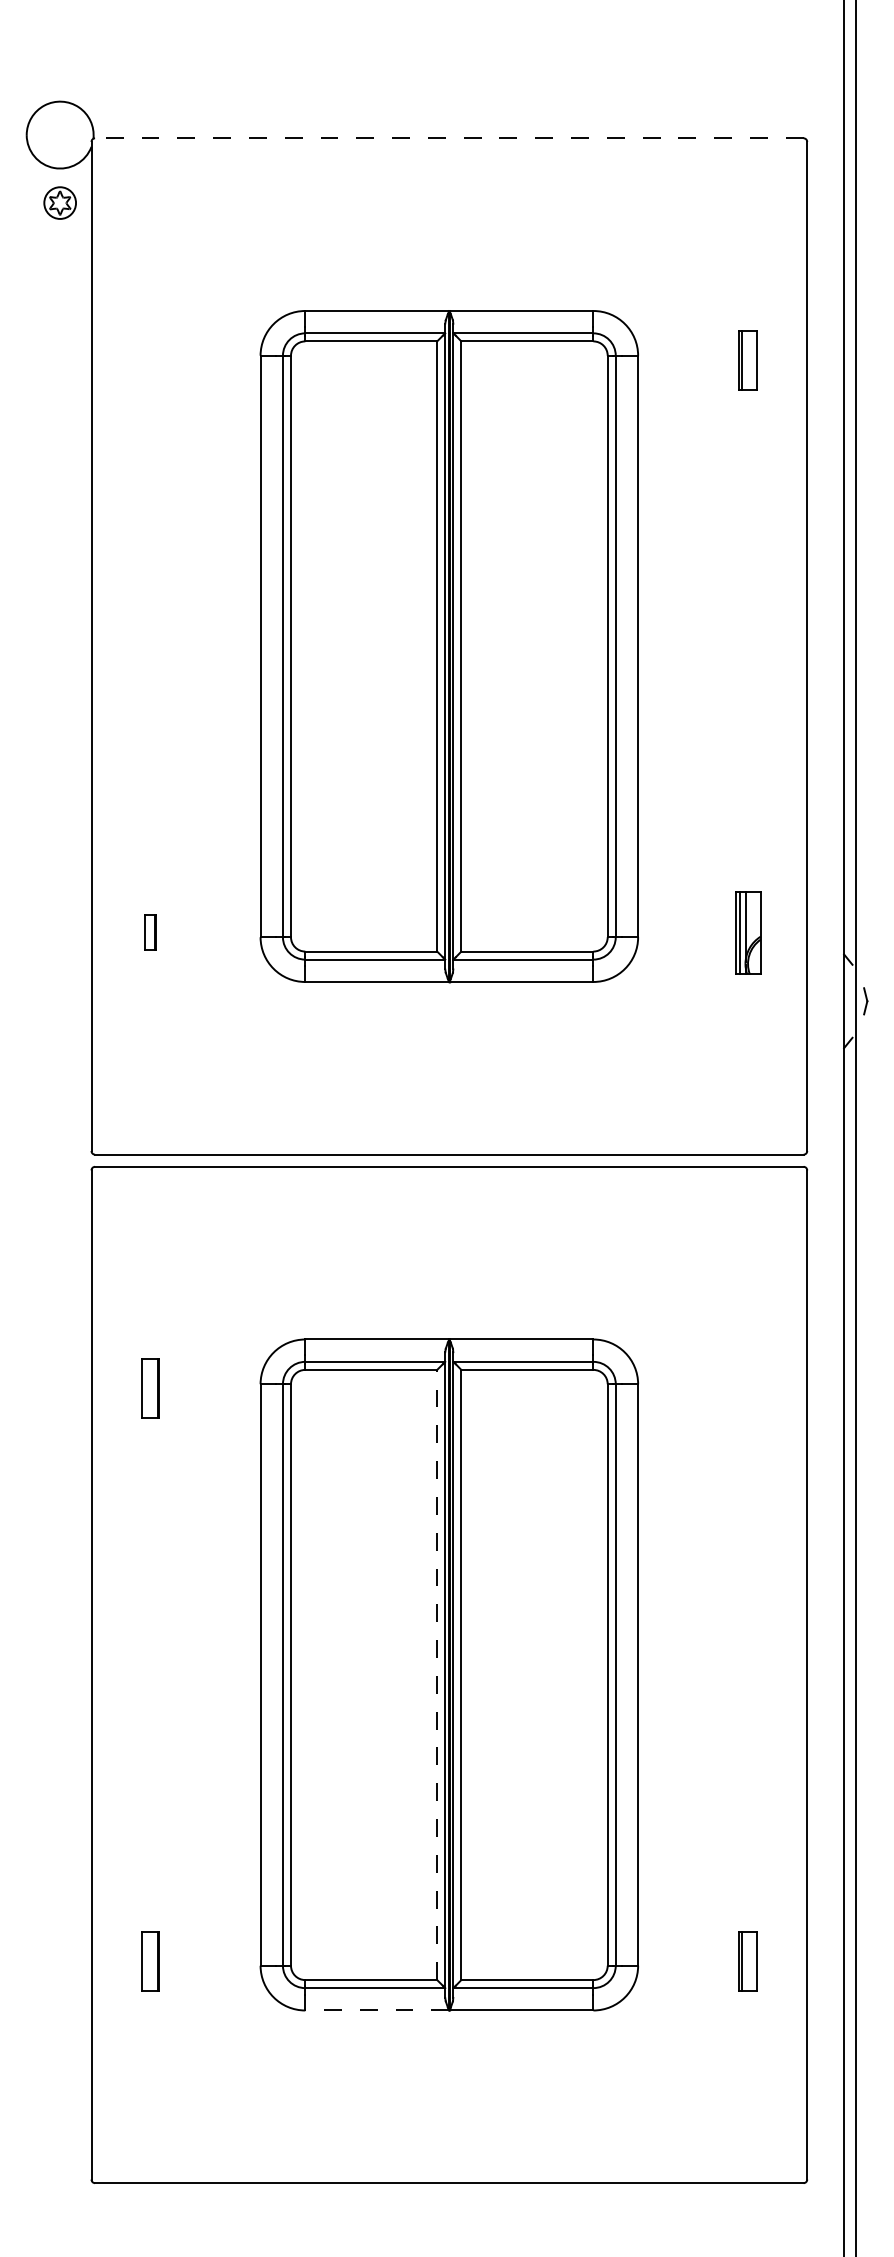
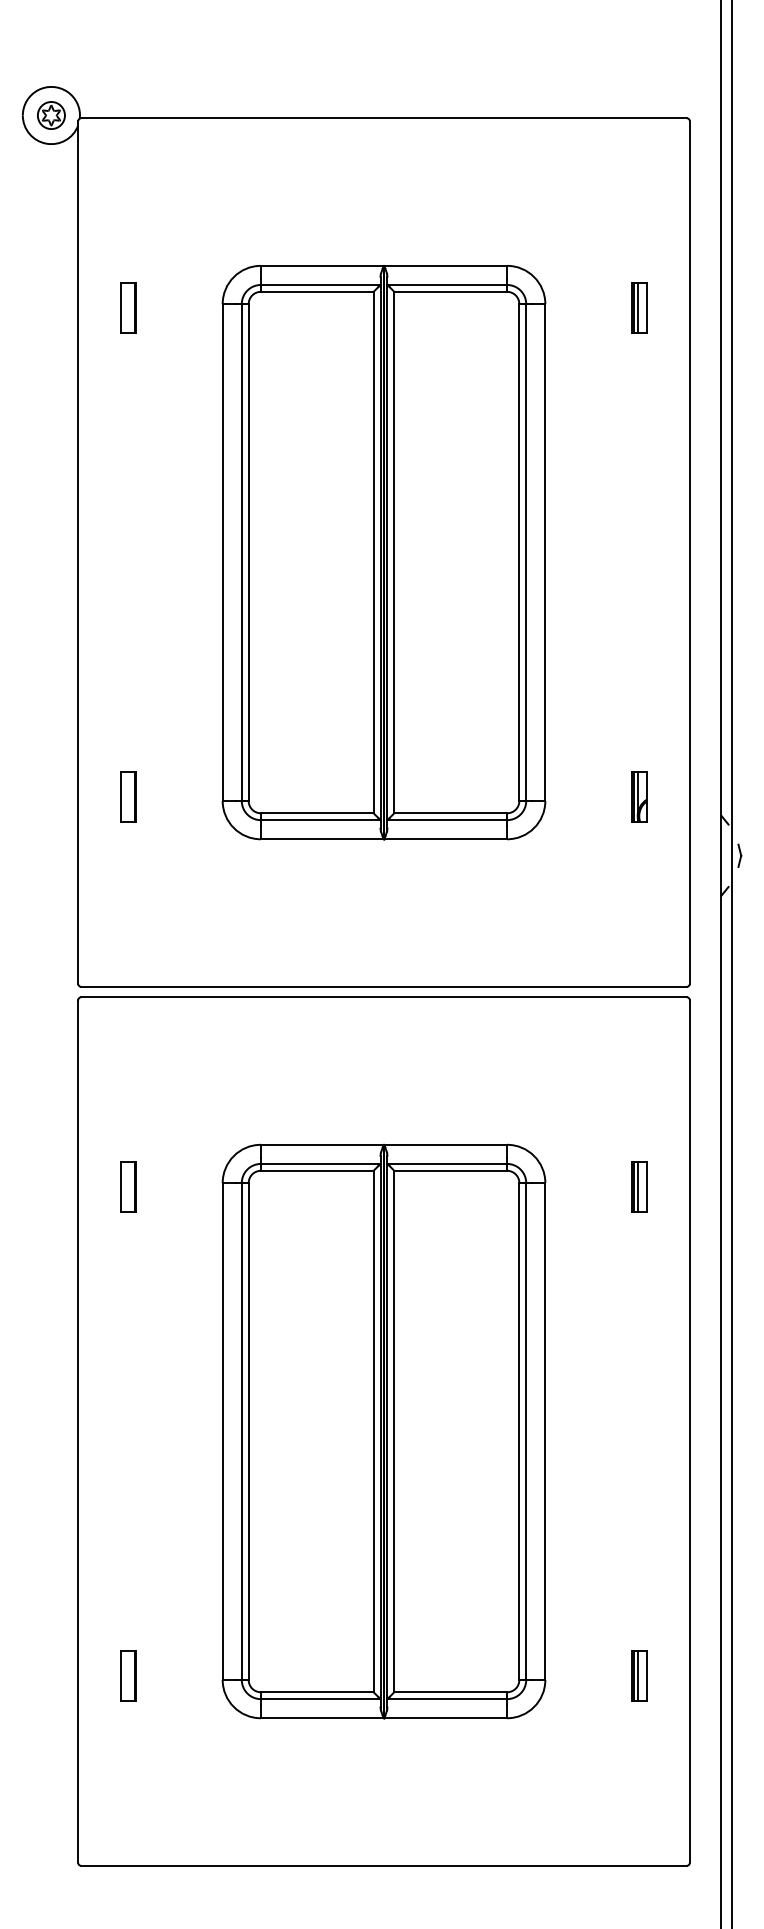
line: (448, 138) -> (383, 118), dashed -> solid
part: (59, 202) -> (50, 115), moved
line: (746, 359) -> (637, 307), added
part: (150, 360) -> (128, 308), added
part: (150, 932) -> (128, 796), size x1.67
part: (747, 932) -> (638, 796), size x0.71
part: (747, 1388) -> (638, 1186), added
line: (437, 1674) -> (373, 1431), dashed -> solid
line: (746, 1960) -> (637, 1675), added
line: (377, 2010) -> (322, 1718), dashed -> solid

